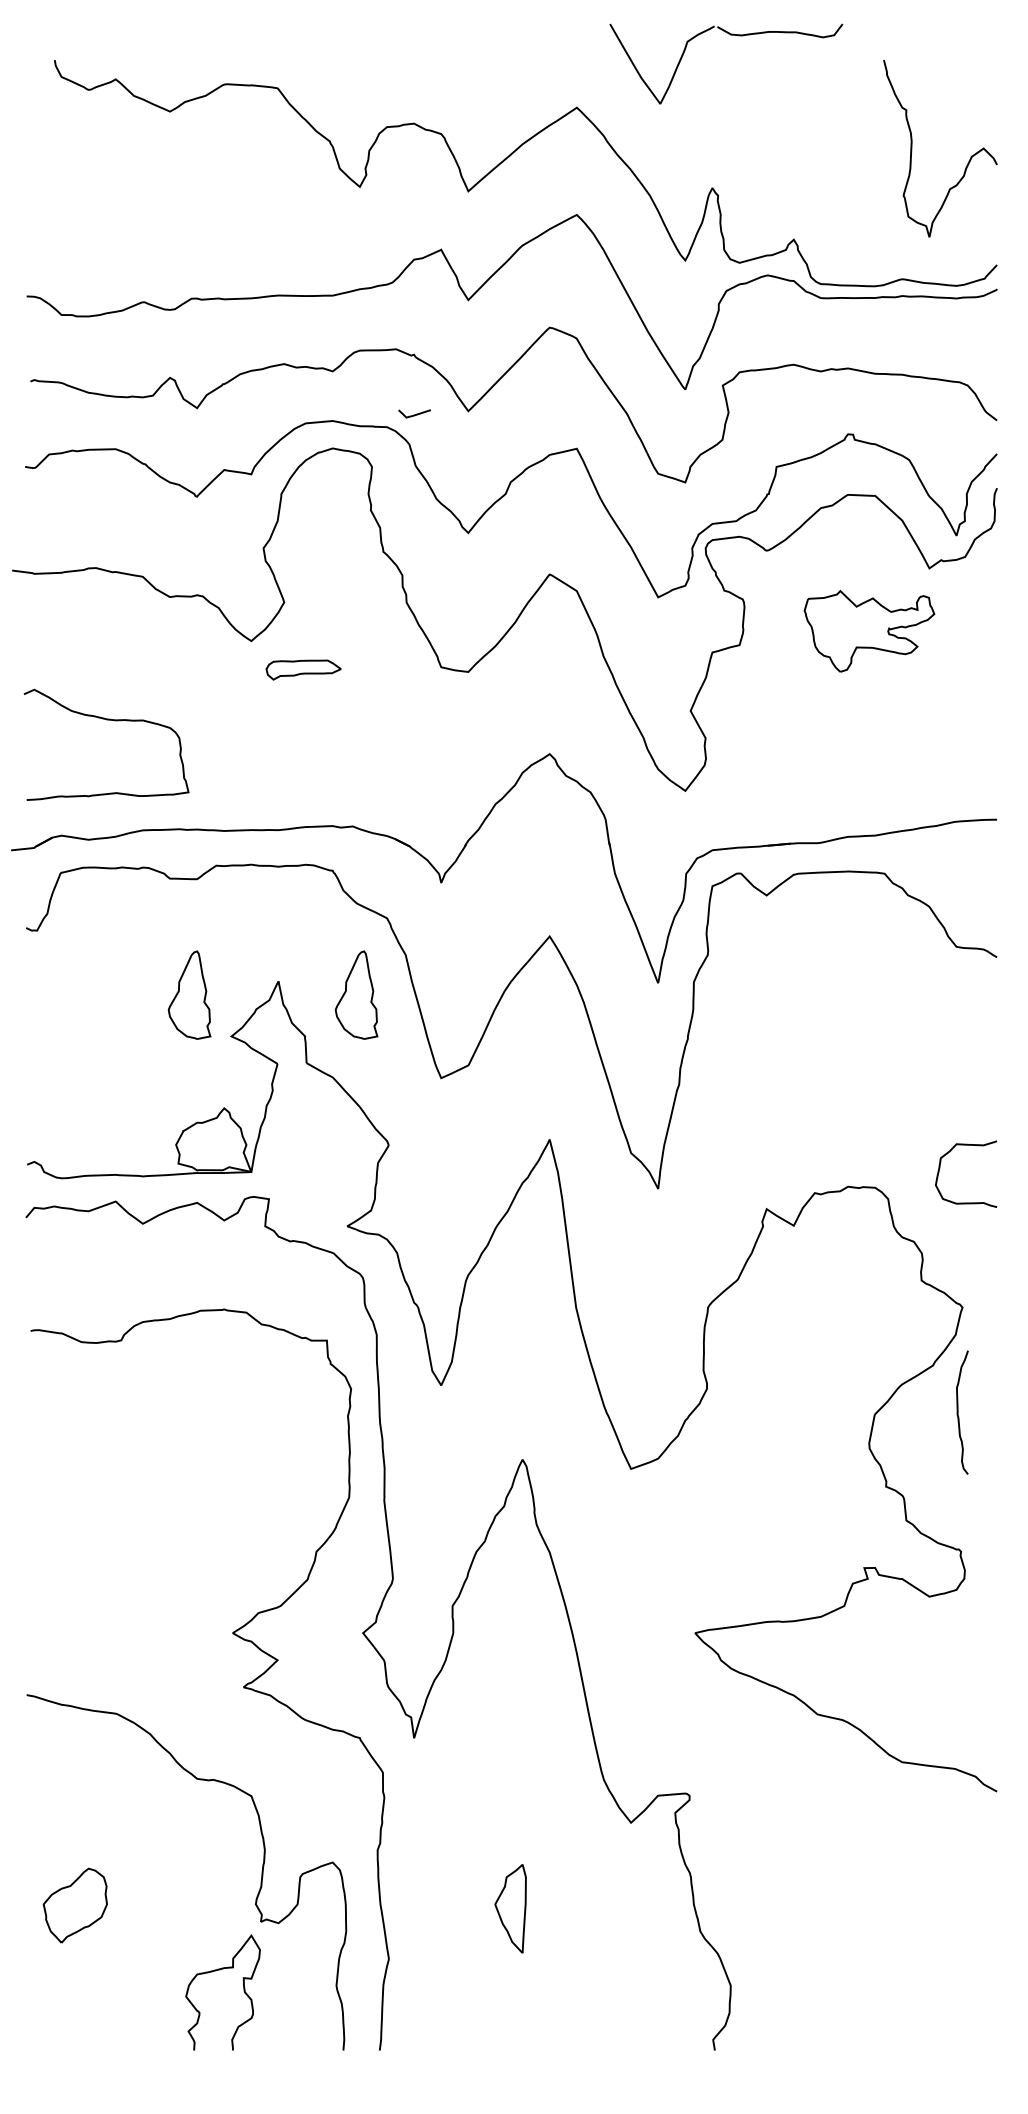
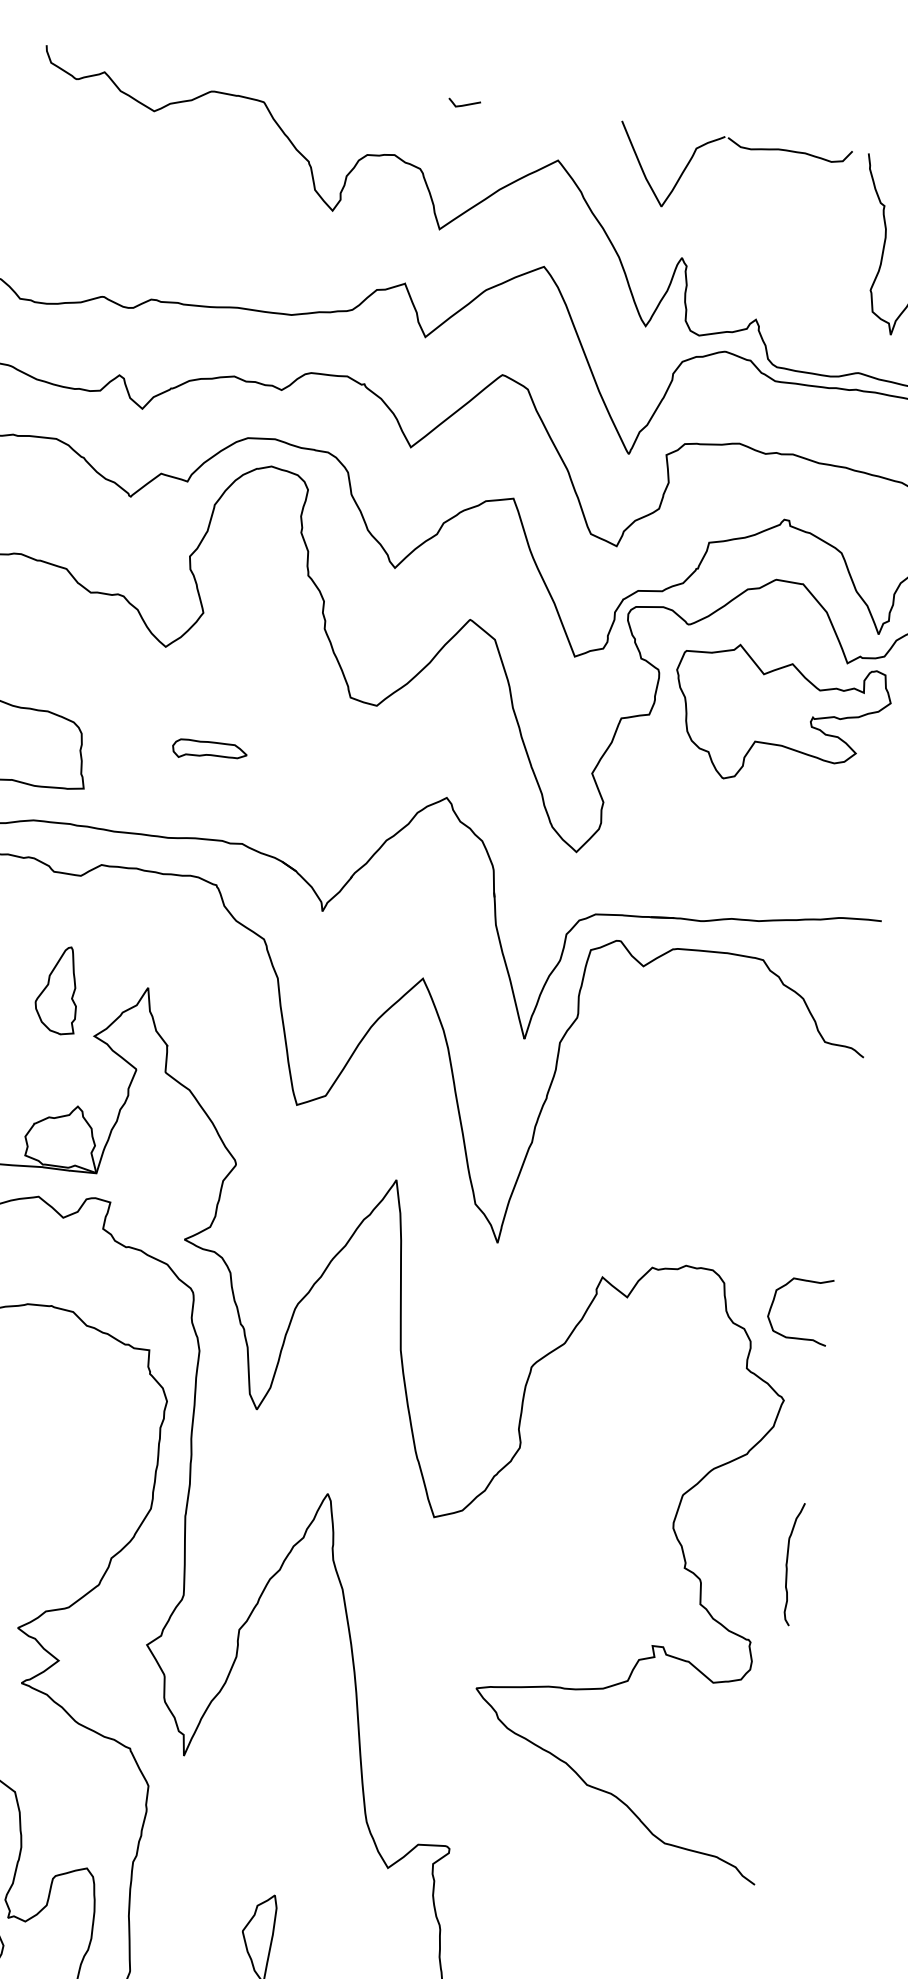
part: (730, 35) -> (739, 147), moved
line: (414, 414) -> (464, 104), moved
part: (869, 631) -> (779, 718), size x1.67
part: (303, 669) -> (209, 750), moved
part: (356, 994) -> (223, 1010), removed
curve: (940, 1168) -> (774, 1300), moved
curve: (958, 1412) -> (787, 1563), moved

